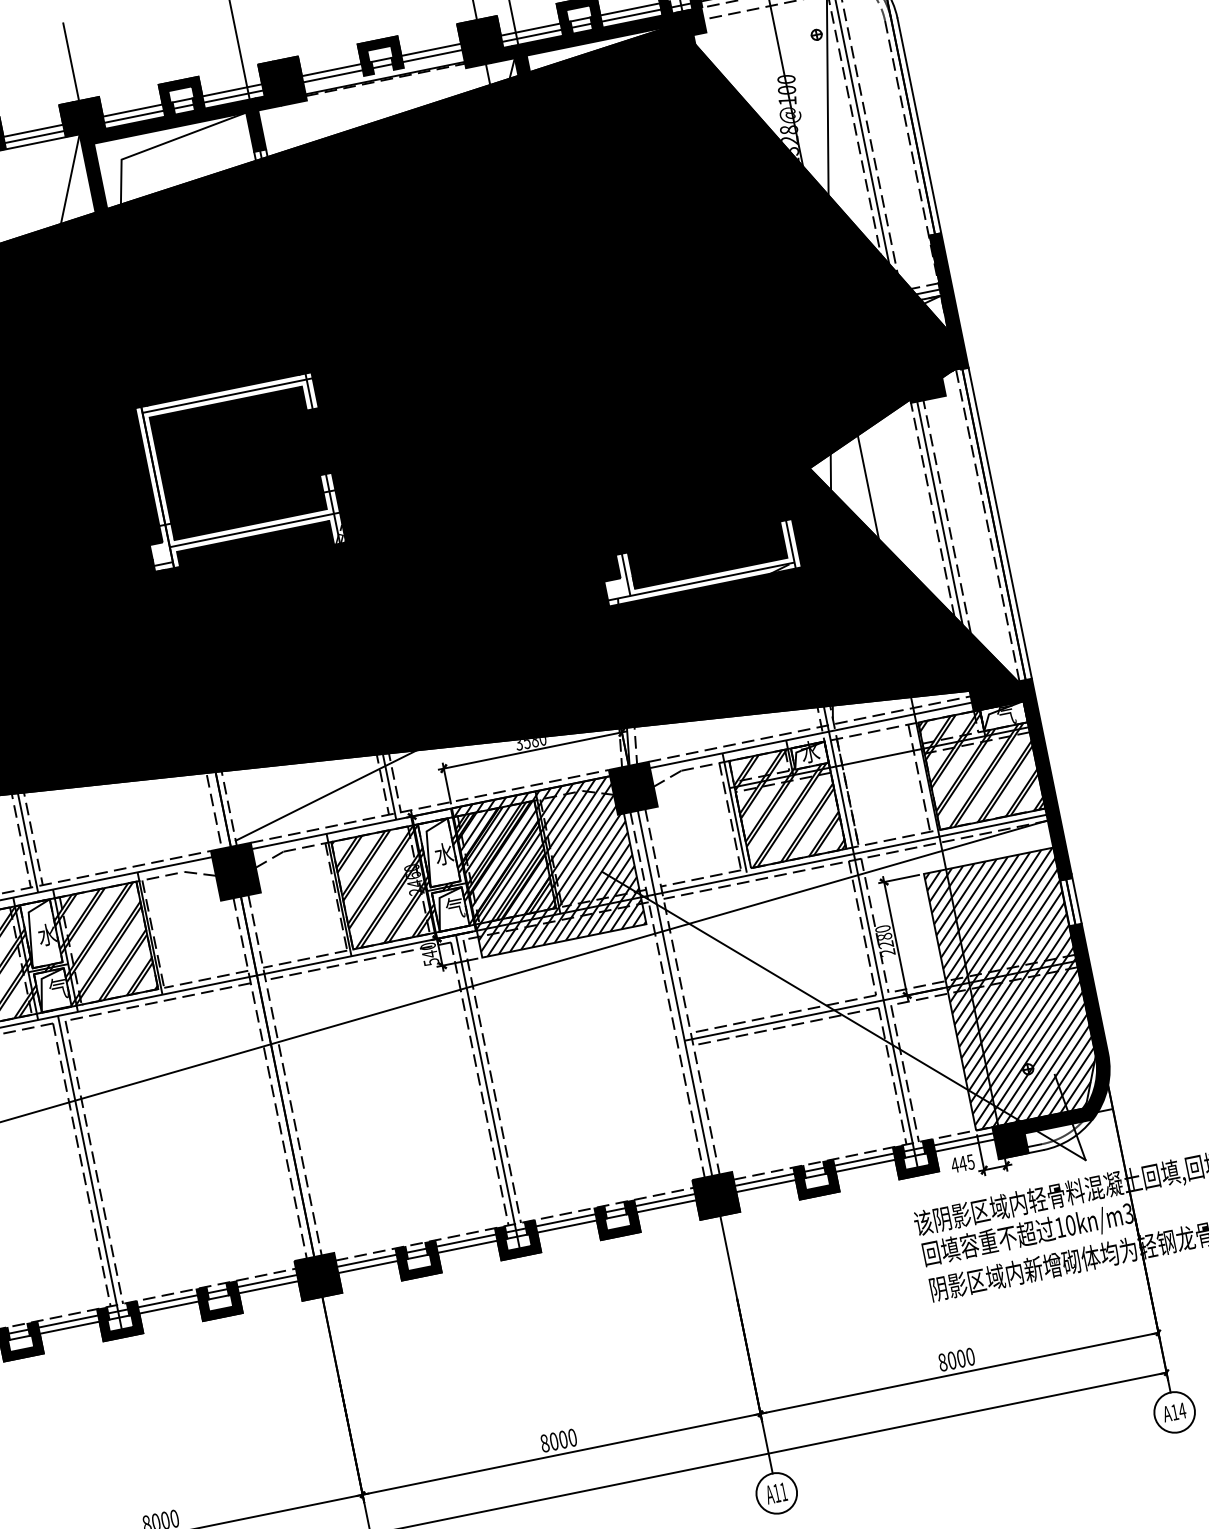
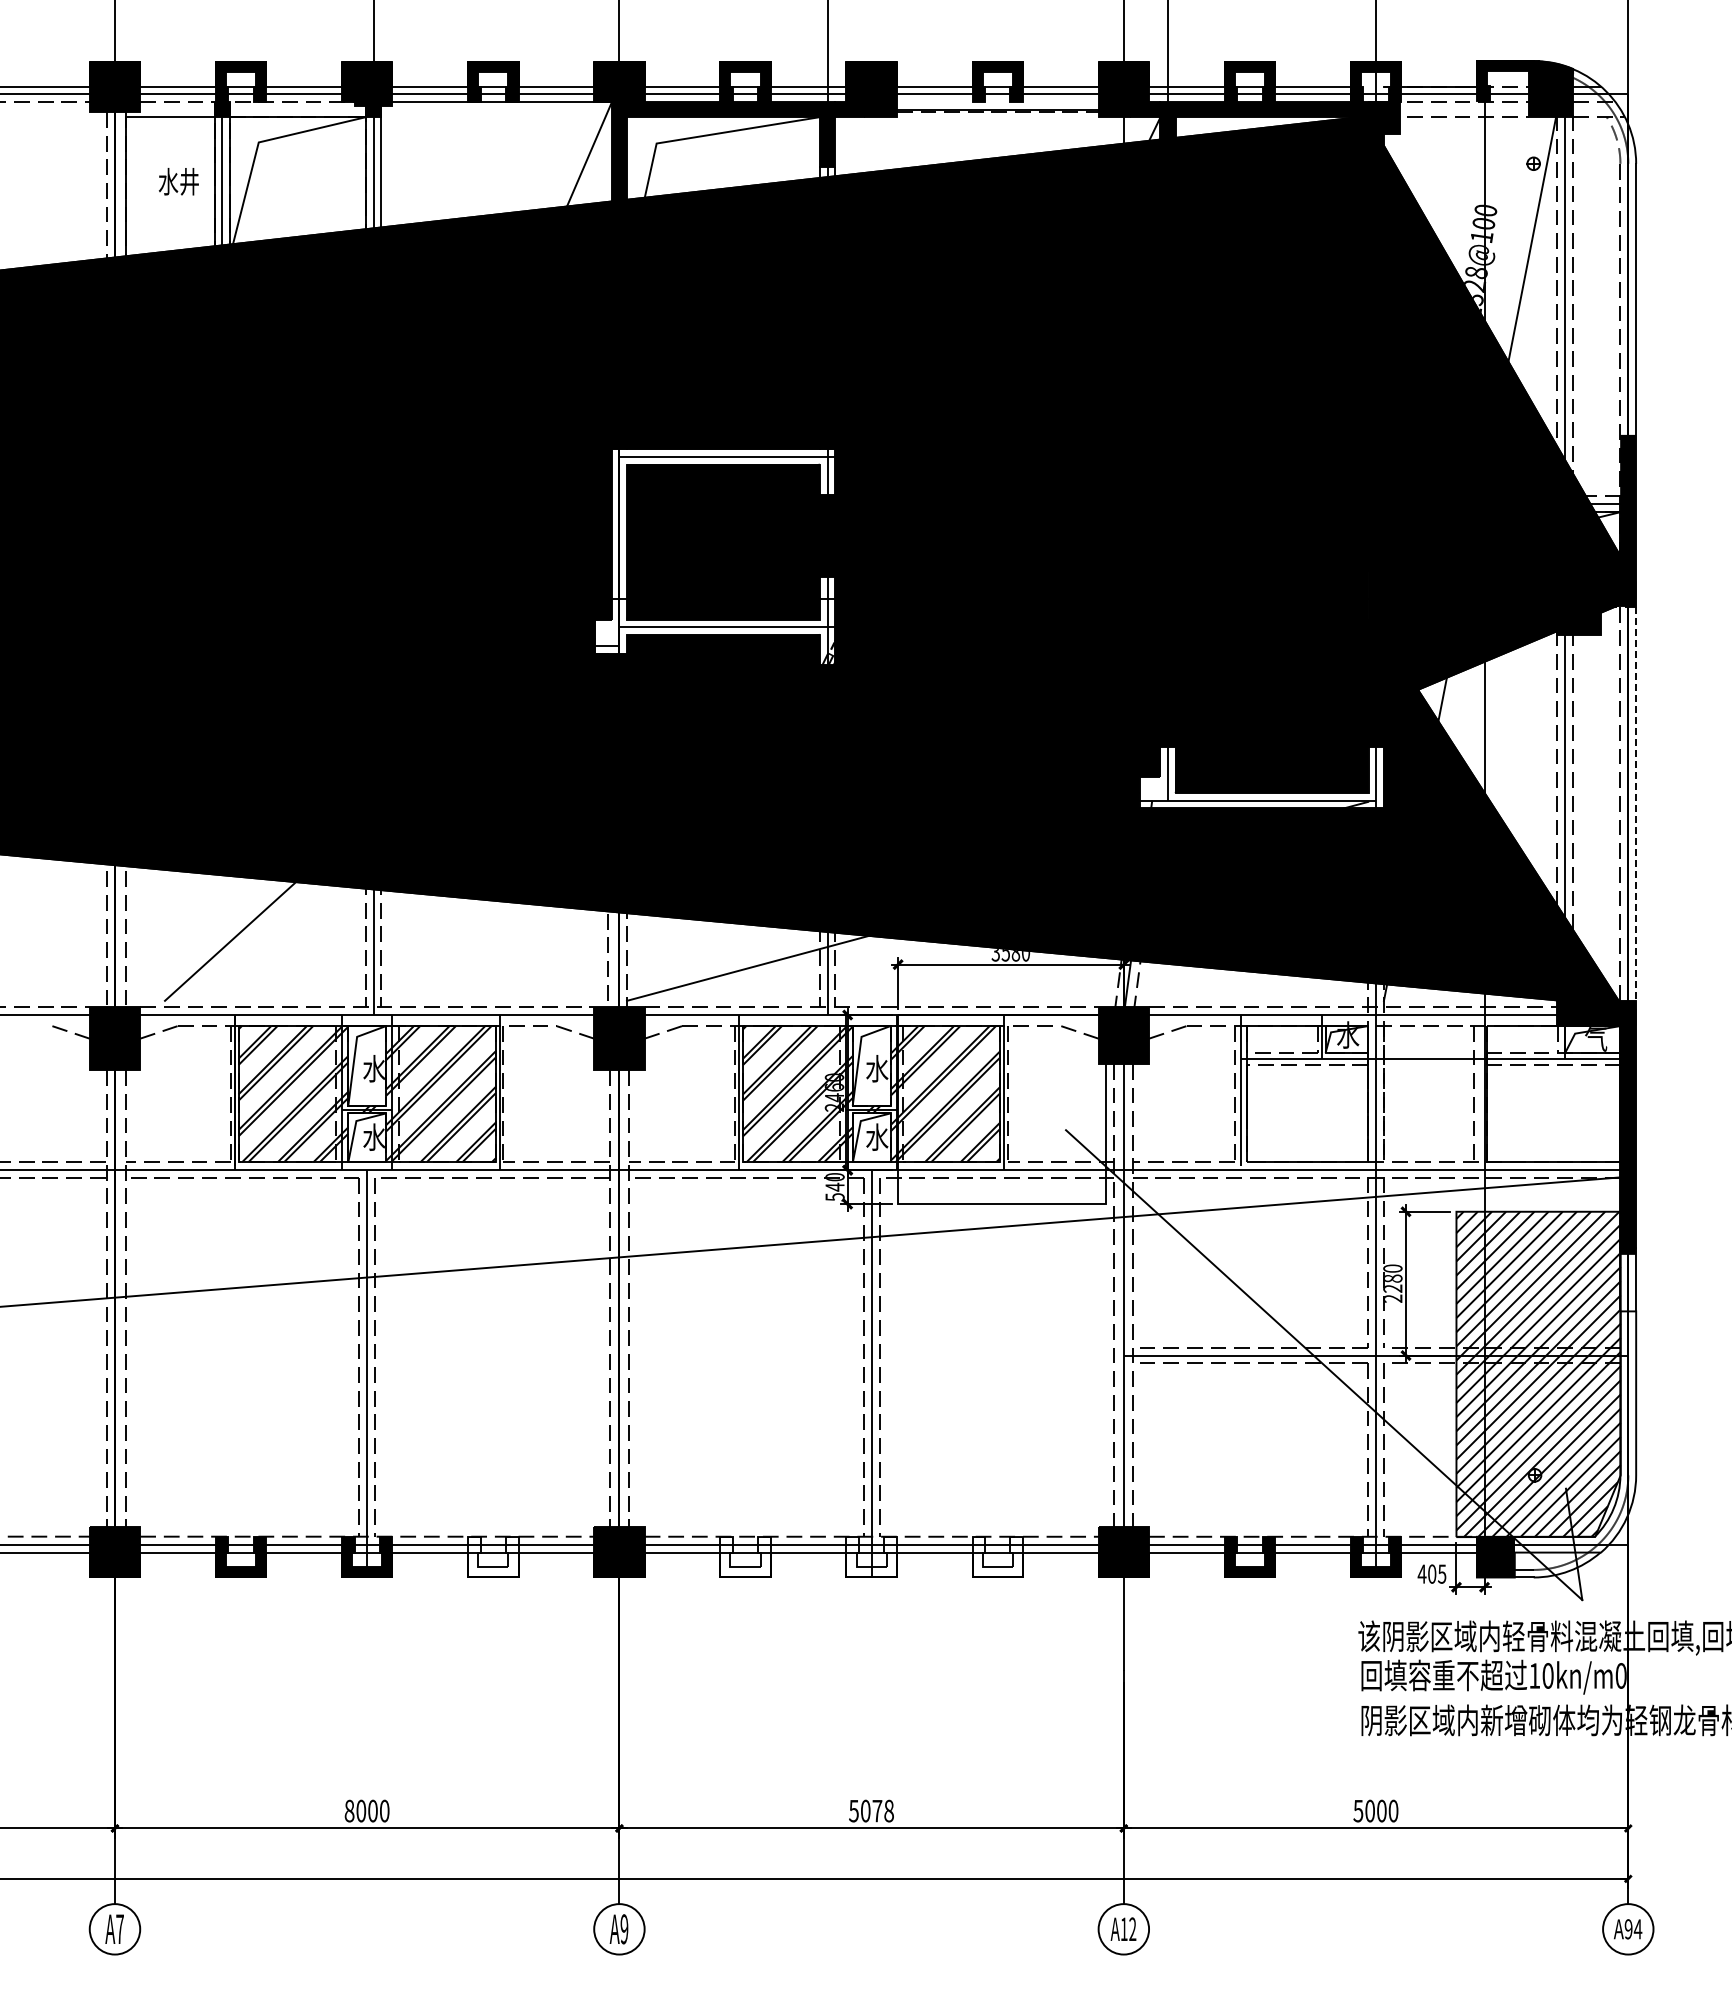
line: (1000, 523) -> (1636, 804), solid -> dashed
hatch: (981, 765) -> (1553, 1094), removed
hatch: (787, 805) -> (1307, 1094), removed
hatch: (549, 866) -> (1002, 1109), removed
text: (455, 907) -> (877, 1136), 气 -> 水
text: (57, 988) -> (373, 1136), 气 -> 水
fill: (1040, 1041) -> (1556, 1444), removed
text: (962, 1163) -> (1431, 1573), 445 -> 405
text: (1127, 1213) -> (1620, 1675), 10kn/m3 -> 10kn/m0
fill: (617, 1220) -> (997, 1557), removed
fill: (518, 1240) -> (871, 1557), removed
fill: (418, 1260) -> (745, 1557), removed
fill: (219, 1301) -> (493, 1557), removed
text: (942, 1361) -> (1358, 1810), 8000 -> 5000
text: (1174, 1412) -> (1628, 1929), A14 -> A94
text: (558, 1440) -> (871, 1810), 8000 -> 5078
text: (783, 1491) -> (1132, 1928), A11 -> A12

